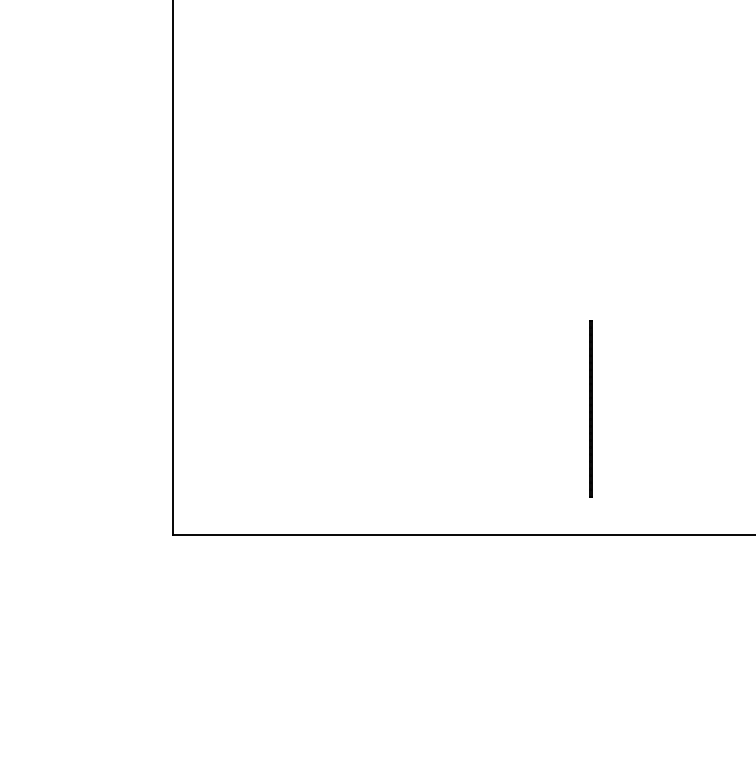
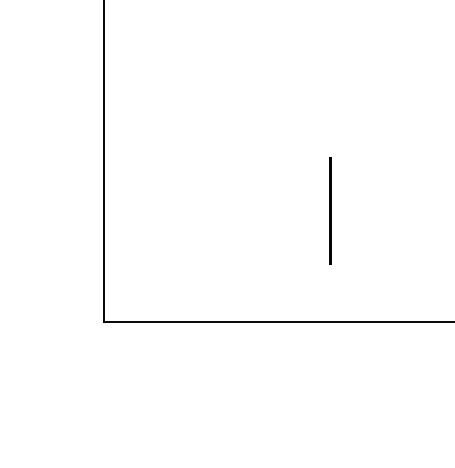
line: (590, 407) -> (330, 210), moved

